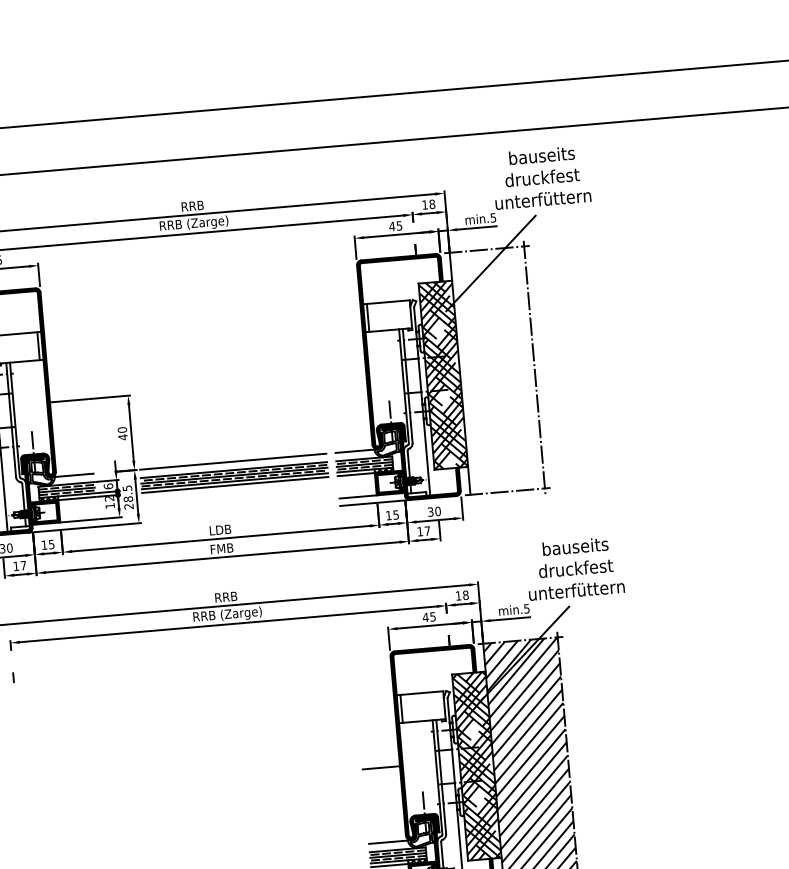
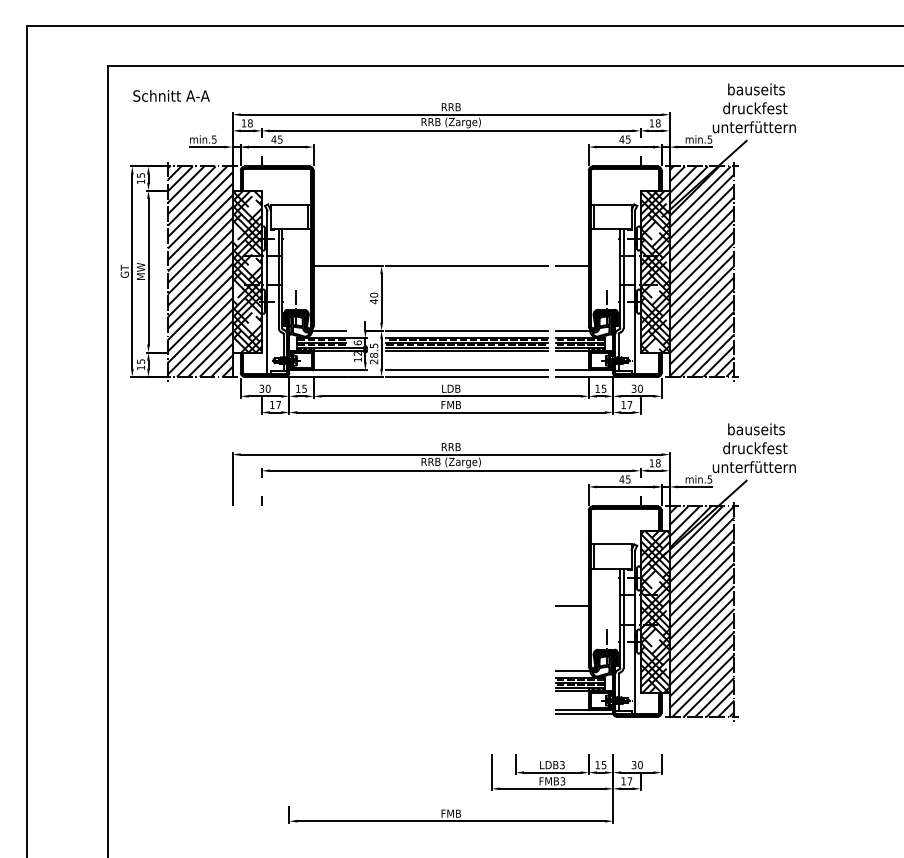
hatch: (496, 370) -> (701, 271), added
line: (347, 377) -> (572, 266), added
line: (227, 387) -> (467, 266), added
line: (237, 507) -> (467, 370), added
line: (237, 514) -> (467, 376), added

